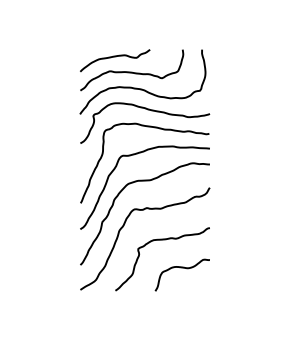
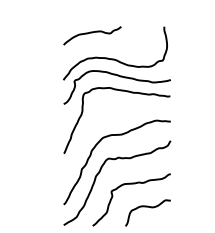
curve: (132, 71) -> (106, 44), removed
curve: (134, 155) -> (108, 114), removed

